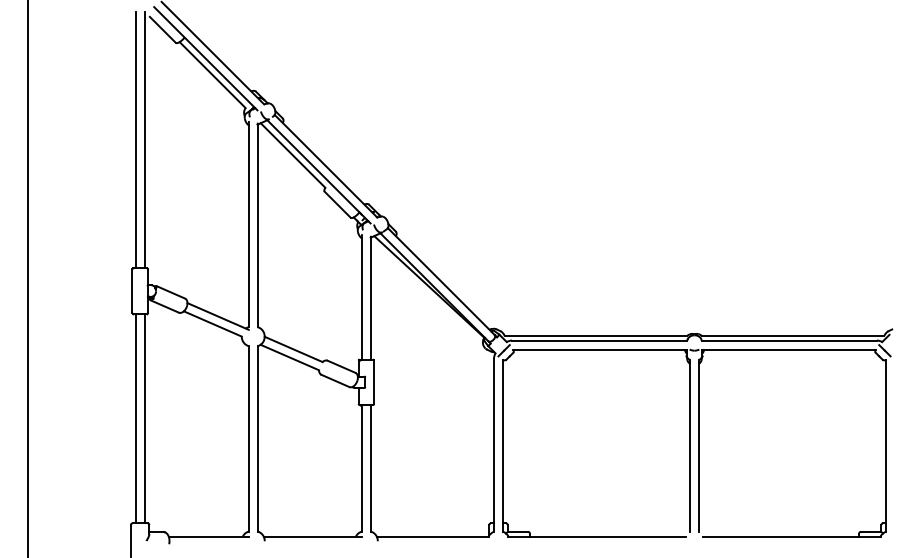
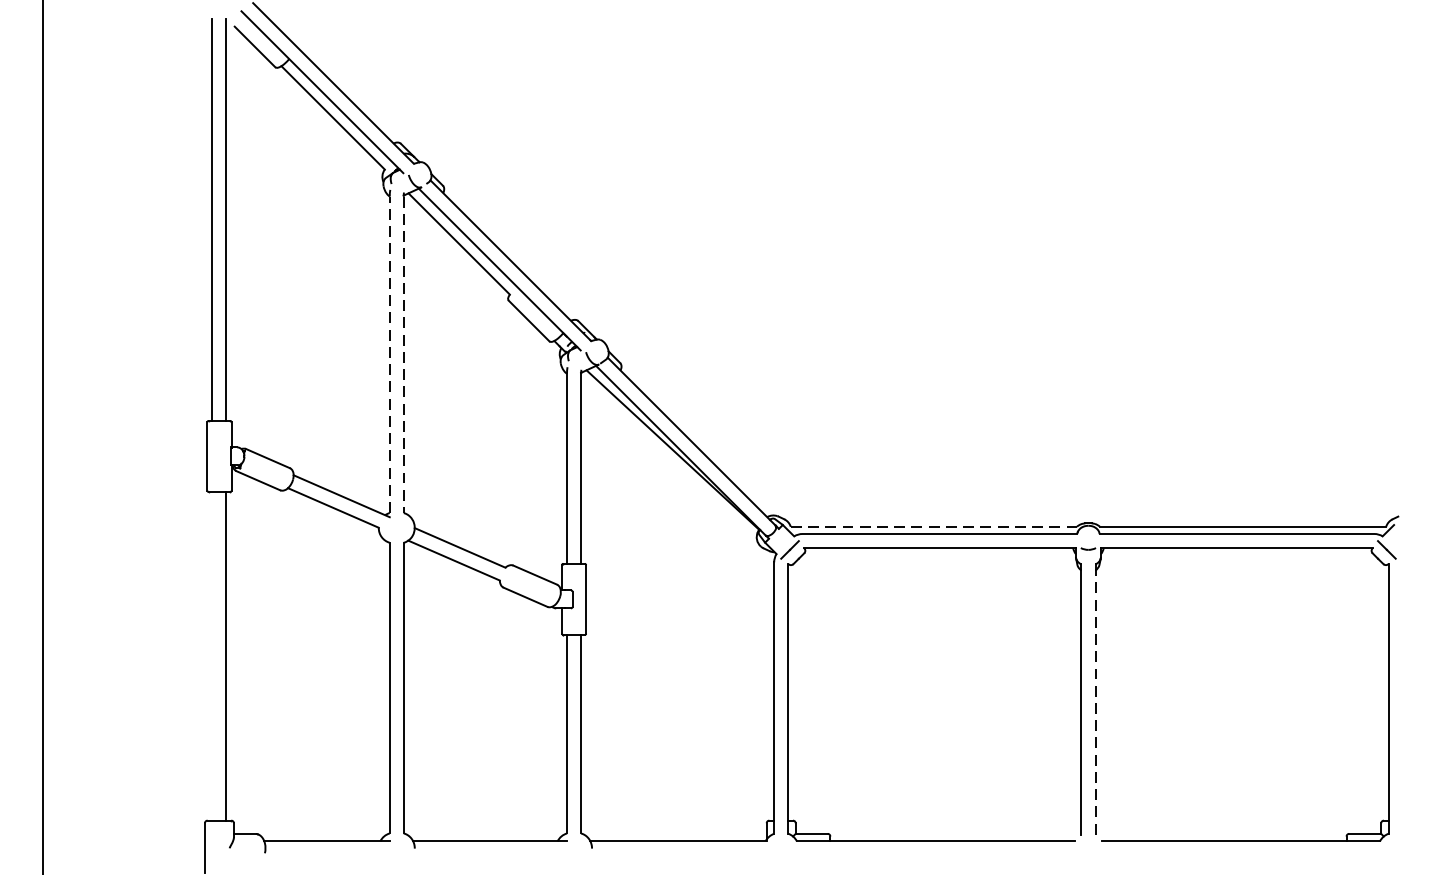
line: (248, 226) -> (389, 355), solid -> dashed
line: (257, 226) -> (403, 355), solid -> dashed
line: (596, 335) -> (934, 526), solid -> dashed
line: (135, 418) -> (212, 656), removed
line: (699, 447) -> (1096, 701), solid -> dashed

